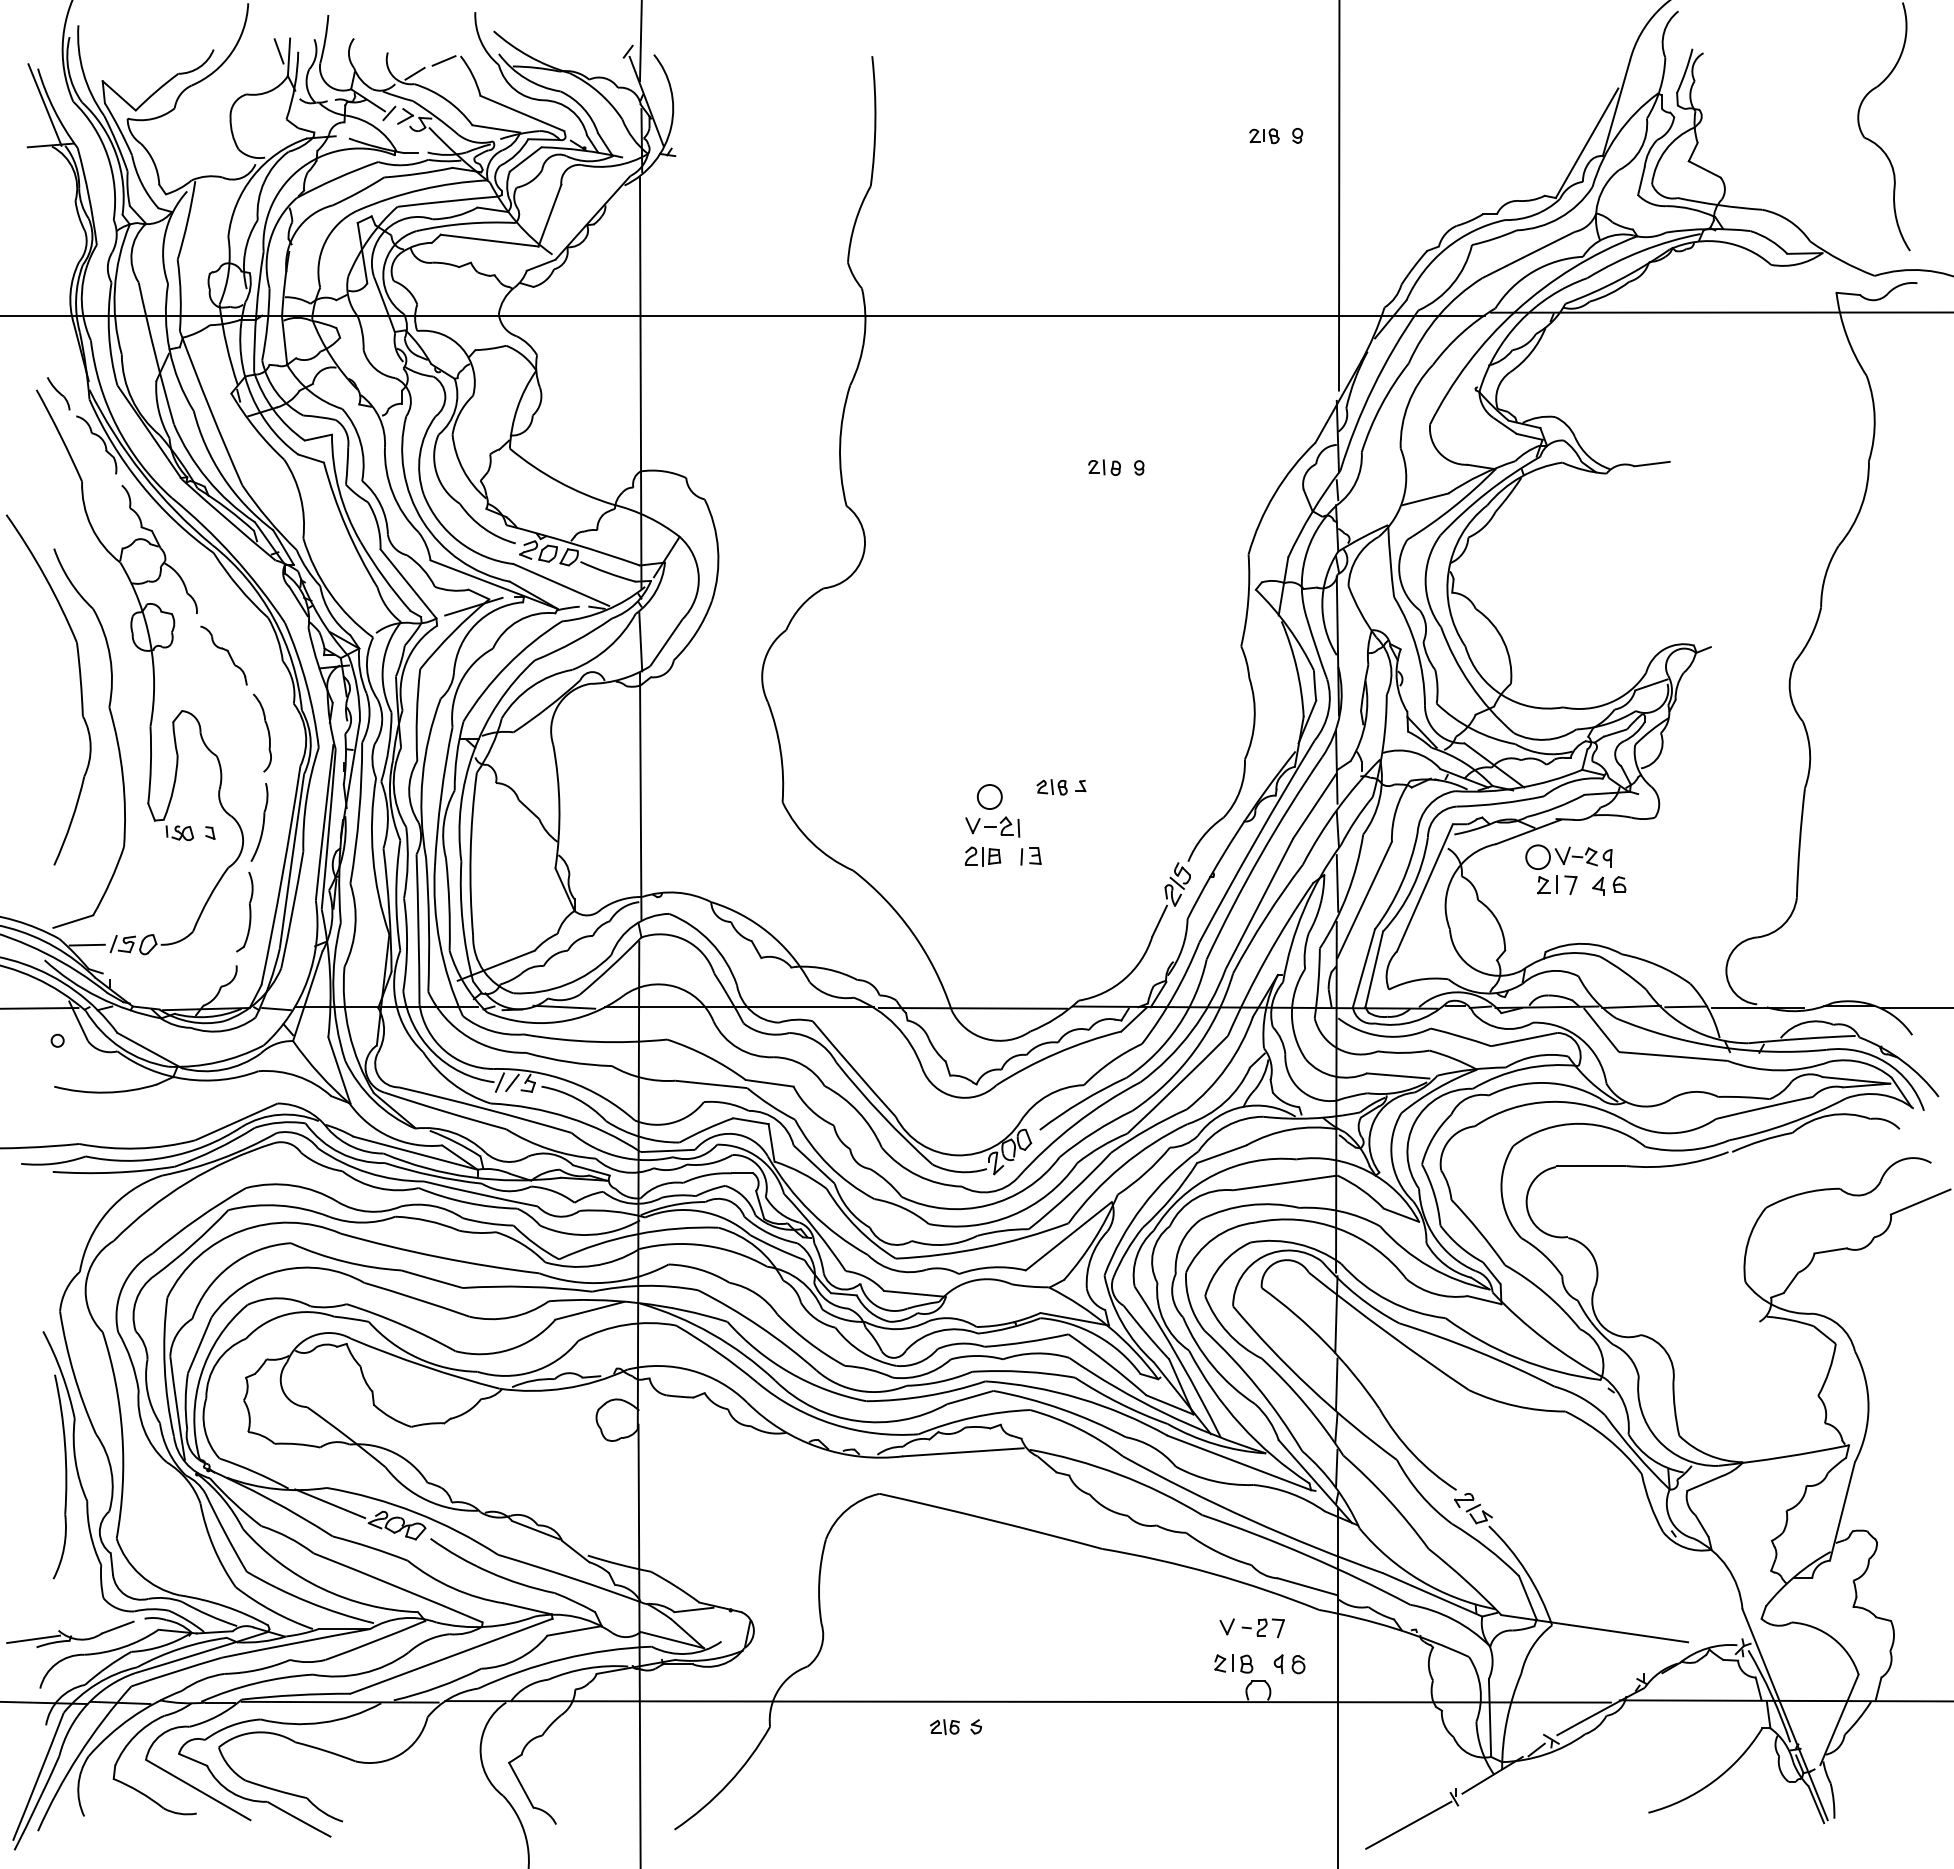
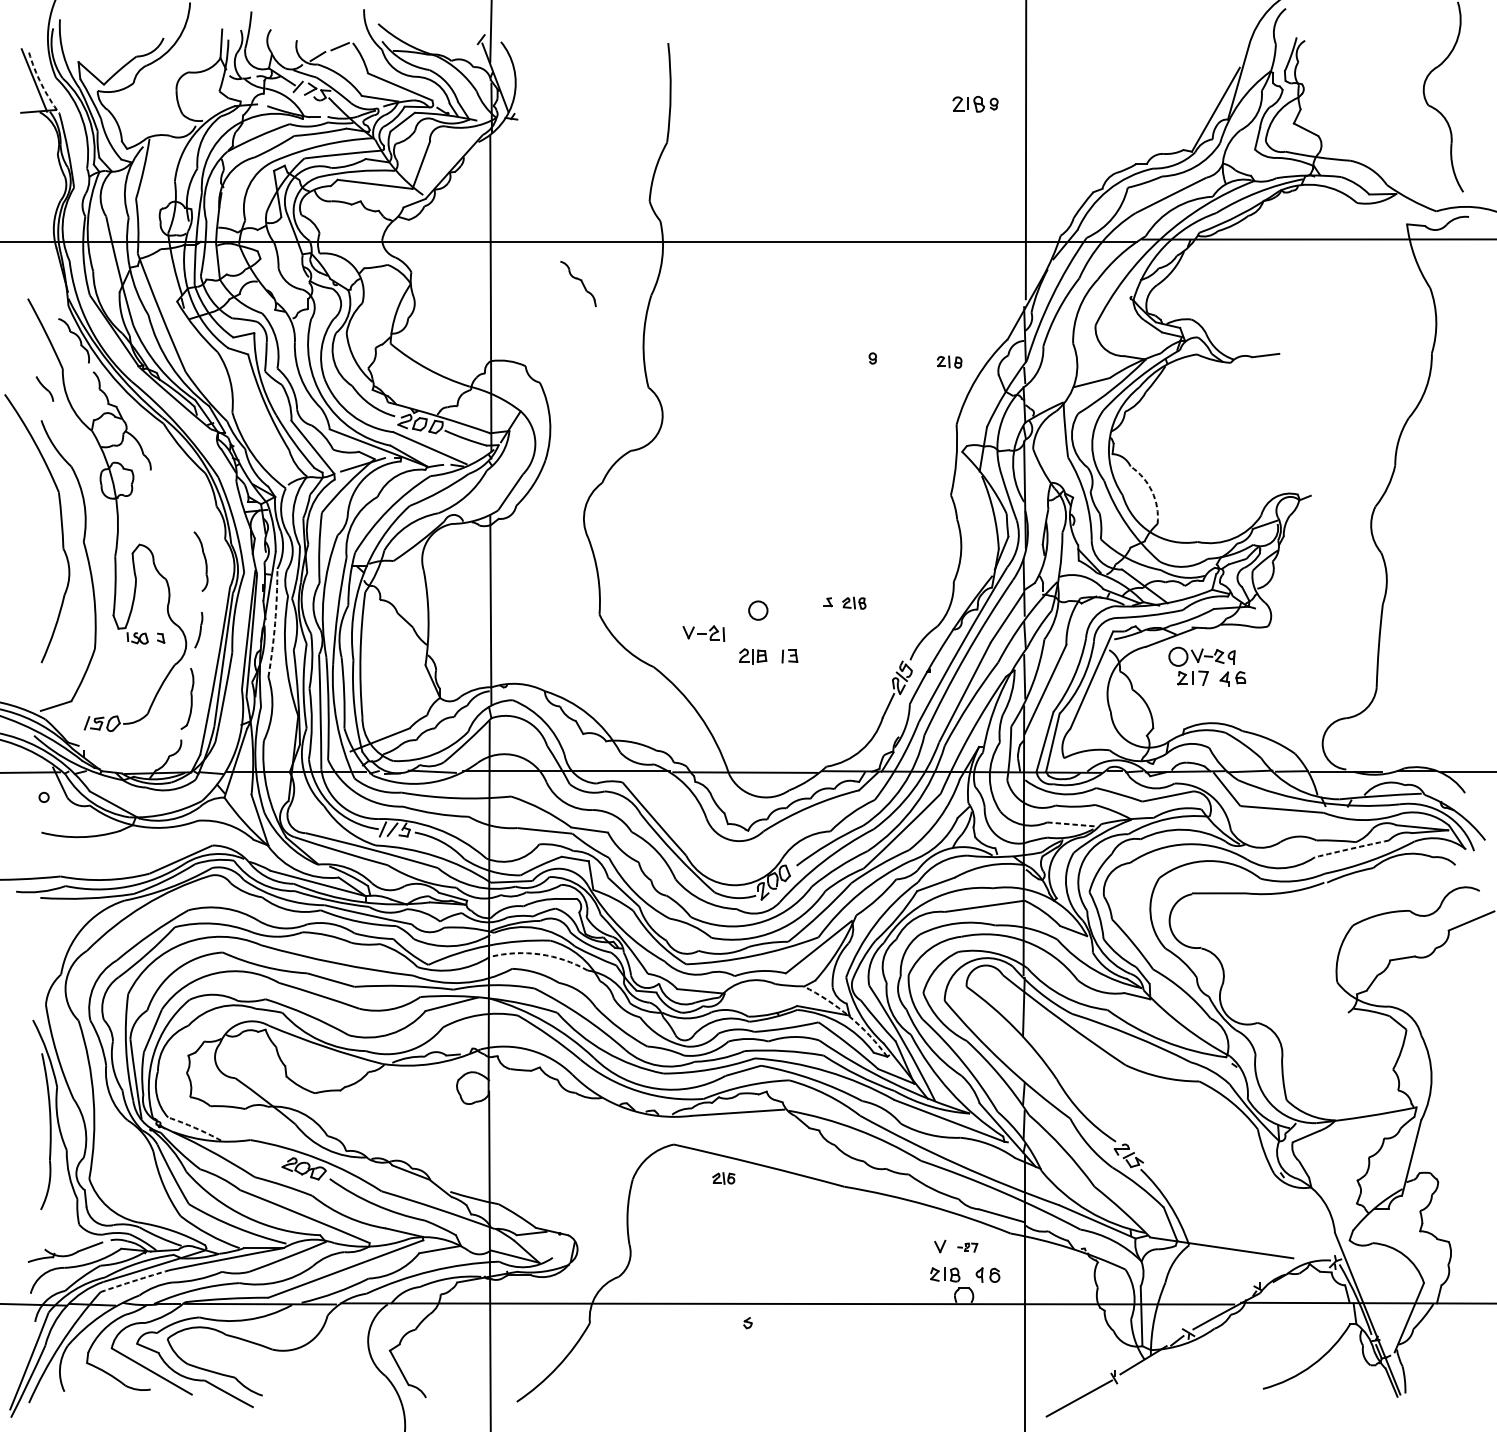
line: (278, 51) -> (213, 39), removed
arc: (54, 110) -> (41, 84), solid -> dashed
part: (1264, 136) -> (968, 104), size x1.4
part: (58, 393) -> (44, 388), moved
part: (1104, 467) -> (949, 362), moved
line: (640, 641) -> (490, 491), removed
arc: (1503, 641) -> (1151, 491), solid -> dashed
part: (223, 655) -> (578, 283), moved
part: (1051, 787) -> (853, 603), moved
arc: (359, 813) -> (275, 623), solid -> dashed
part: (259, 822) -> (198, 630), size x0.6
part: (992, 826) -> (703, 633), moved
line: (86, 944) -> (66, 723), removed
line: (1398, 1076) -> (1071, 824), solid -> dashed
arc: (1764, 1107) -> (1351, 848), solid -> dashed
arc: (704, 1245) -> (539, 954), solid -> dashed
arc: (1108, 1326) -> (849, 1016), solid -> dashed
line: (1336, 1384) -> (1023, 1060), removed
arc: (254, 1472) -> (194, 1128), solid -> dashed
line: (330, 1503) -> (253, 1151), removed
part: (1262, 1628) -> (967, 1247), size x0.6
line: (33, 1639) -> (25, 1256), removed
arc: (176, 1671) -> (135, 1280), solid -> dashed
part: (944, 1727) -> (723, 1178), moved

